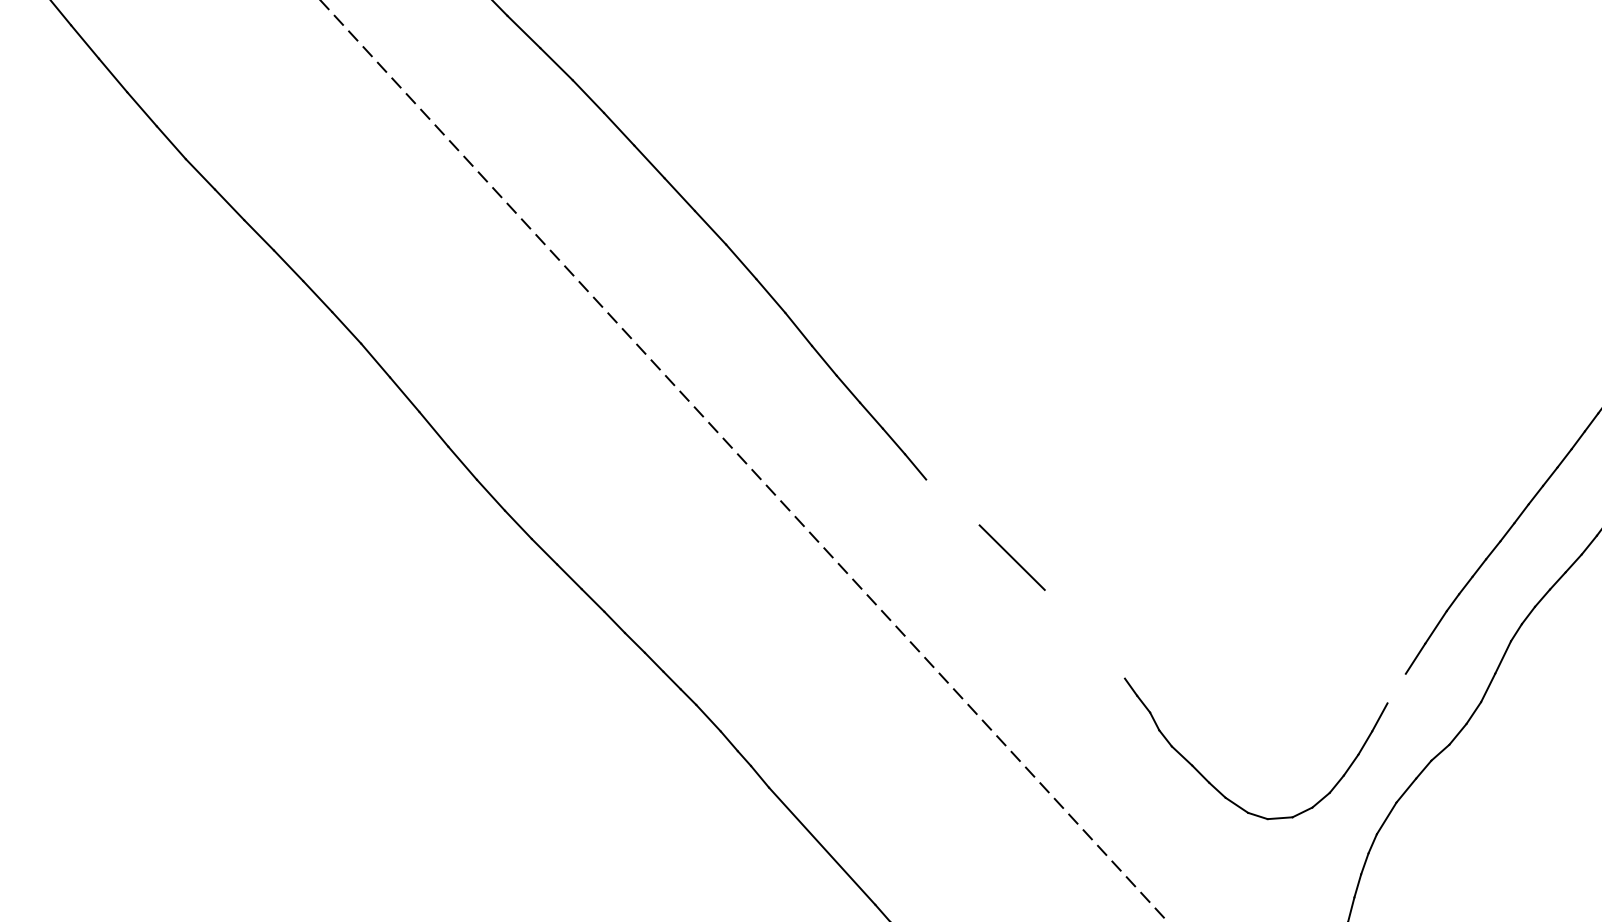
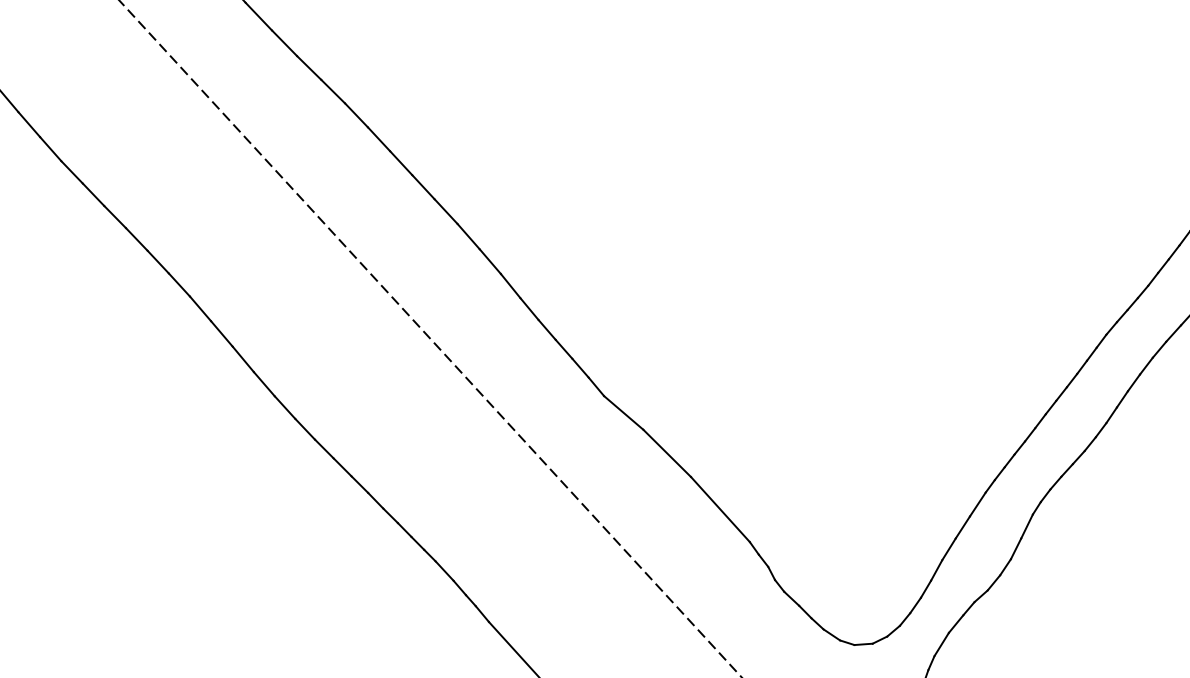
line: (952, 501) -> (623, 412), added
line: (1084, 634) -> (720, 509), added
line: (1395, 688) -> (948, 549), added

